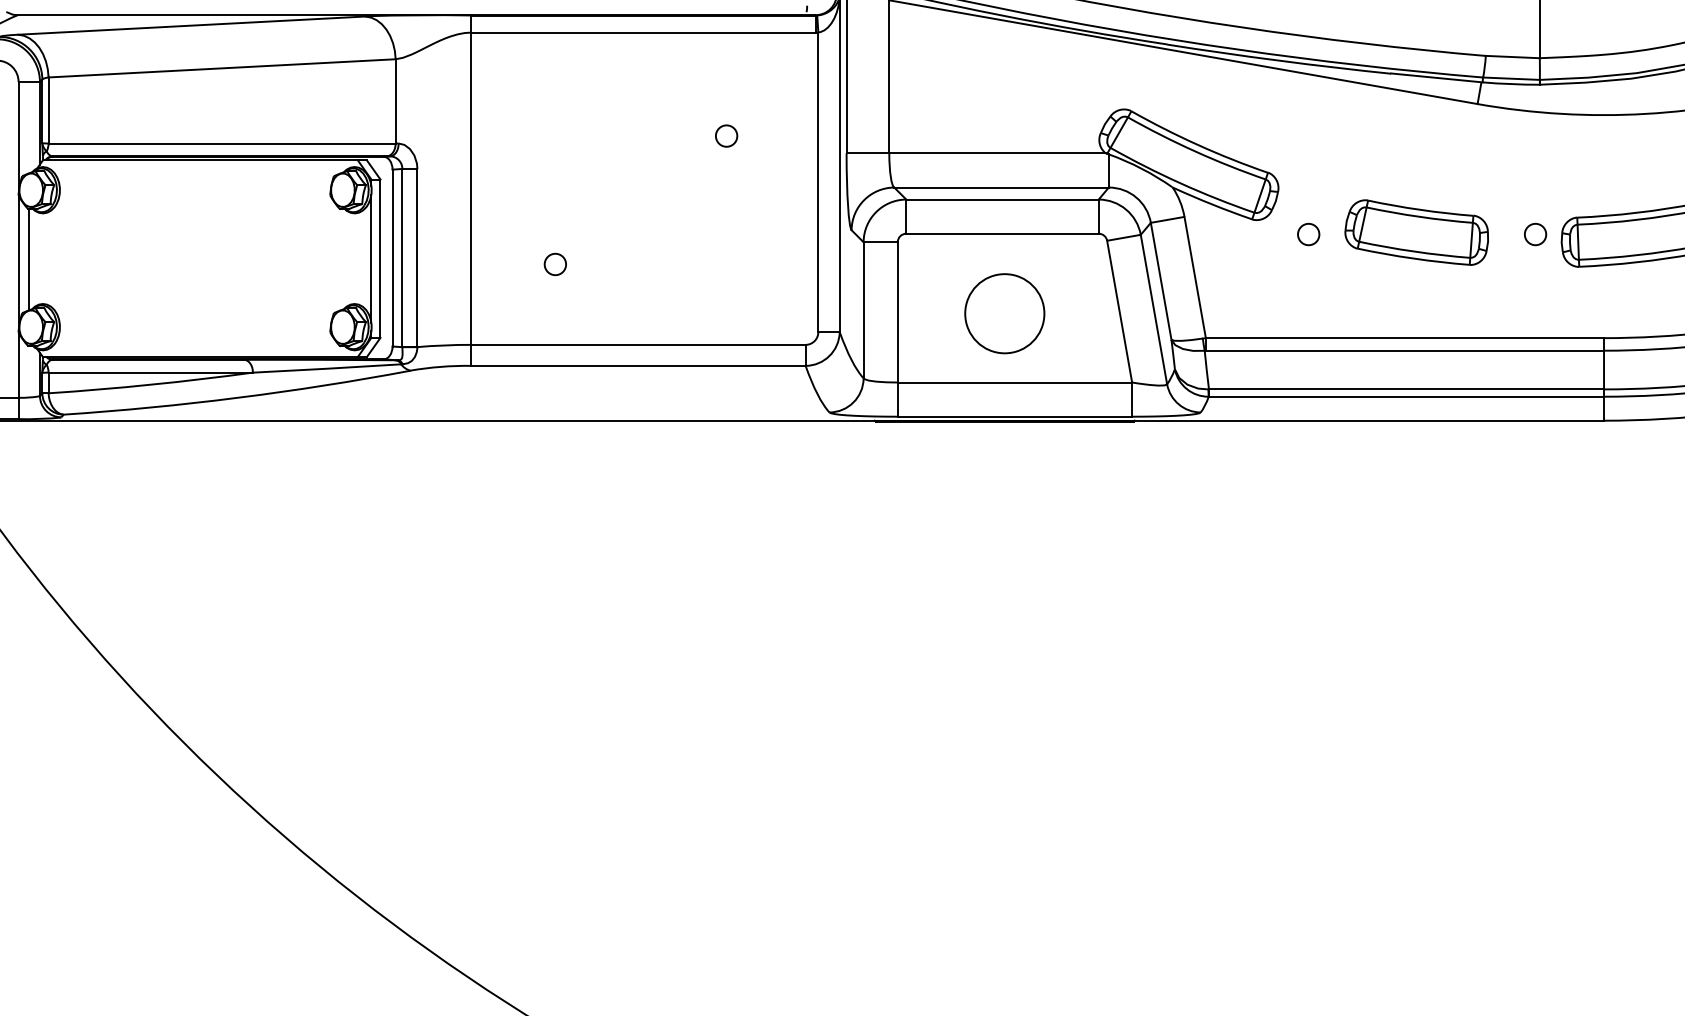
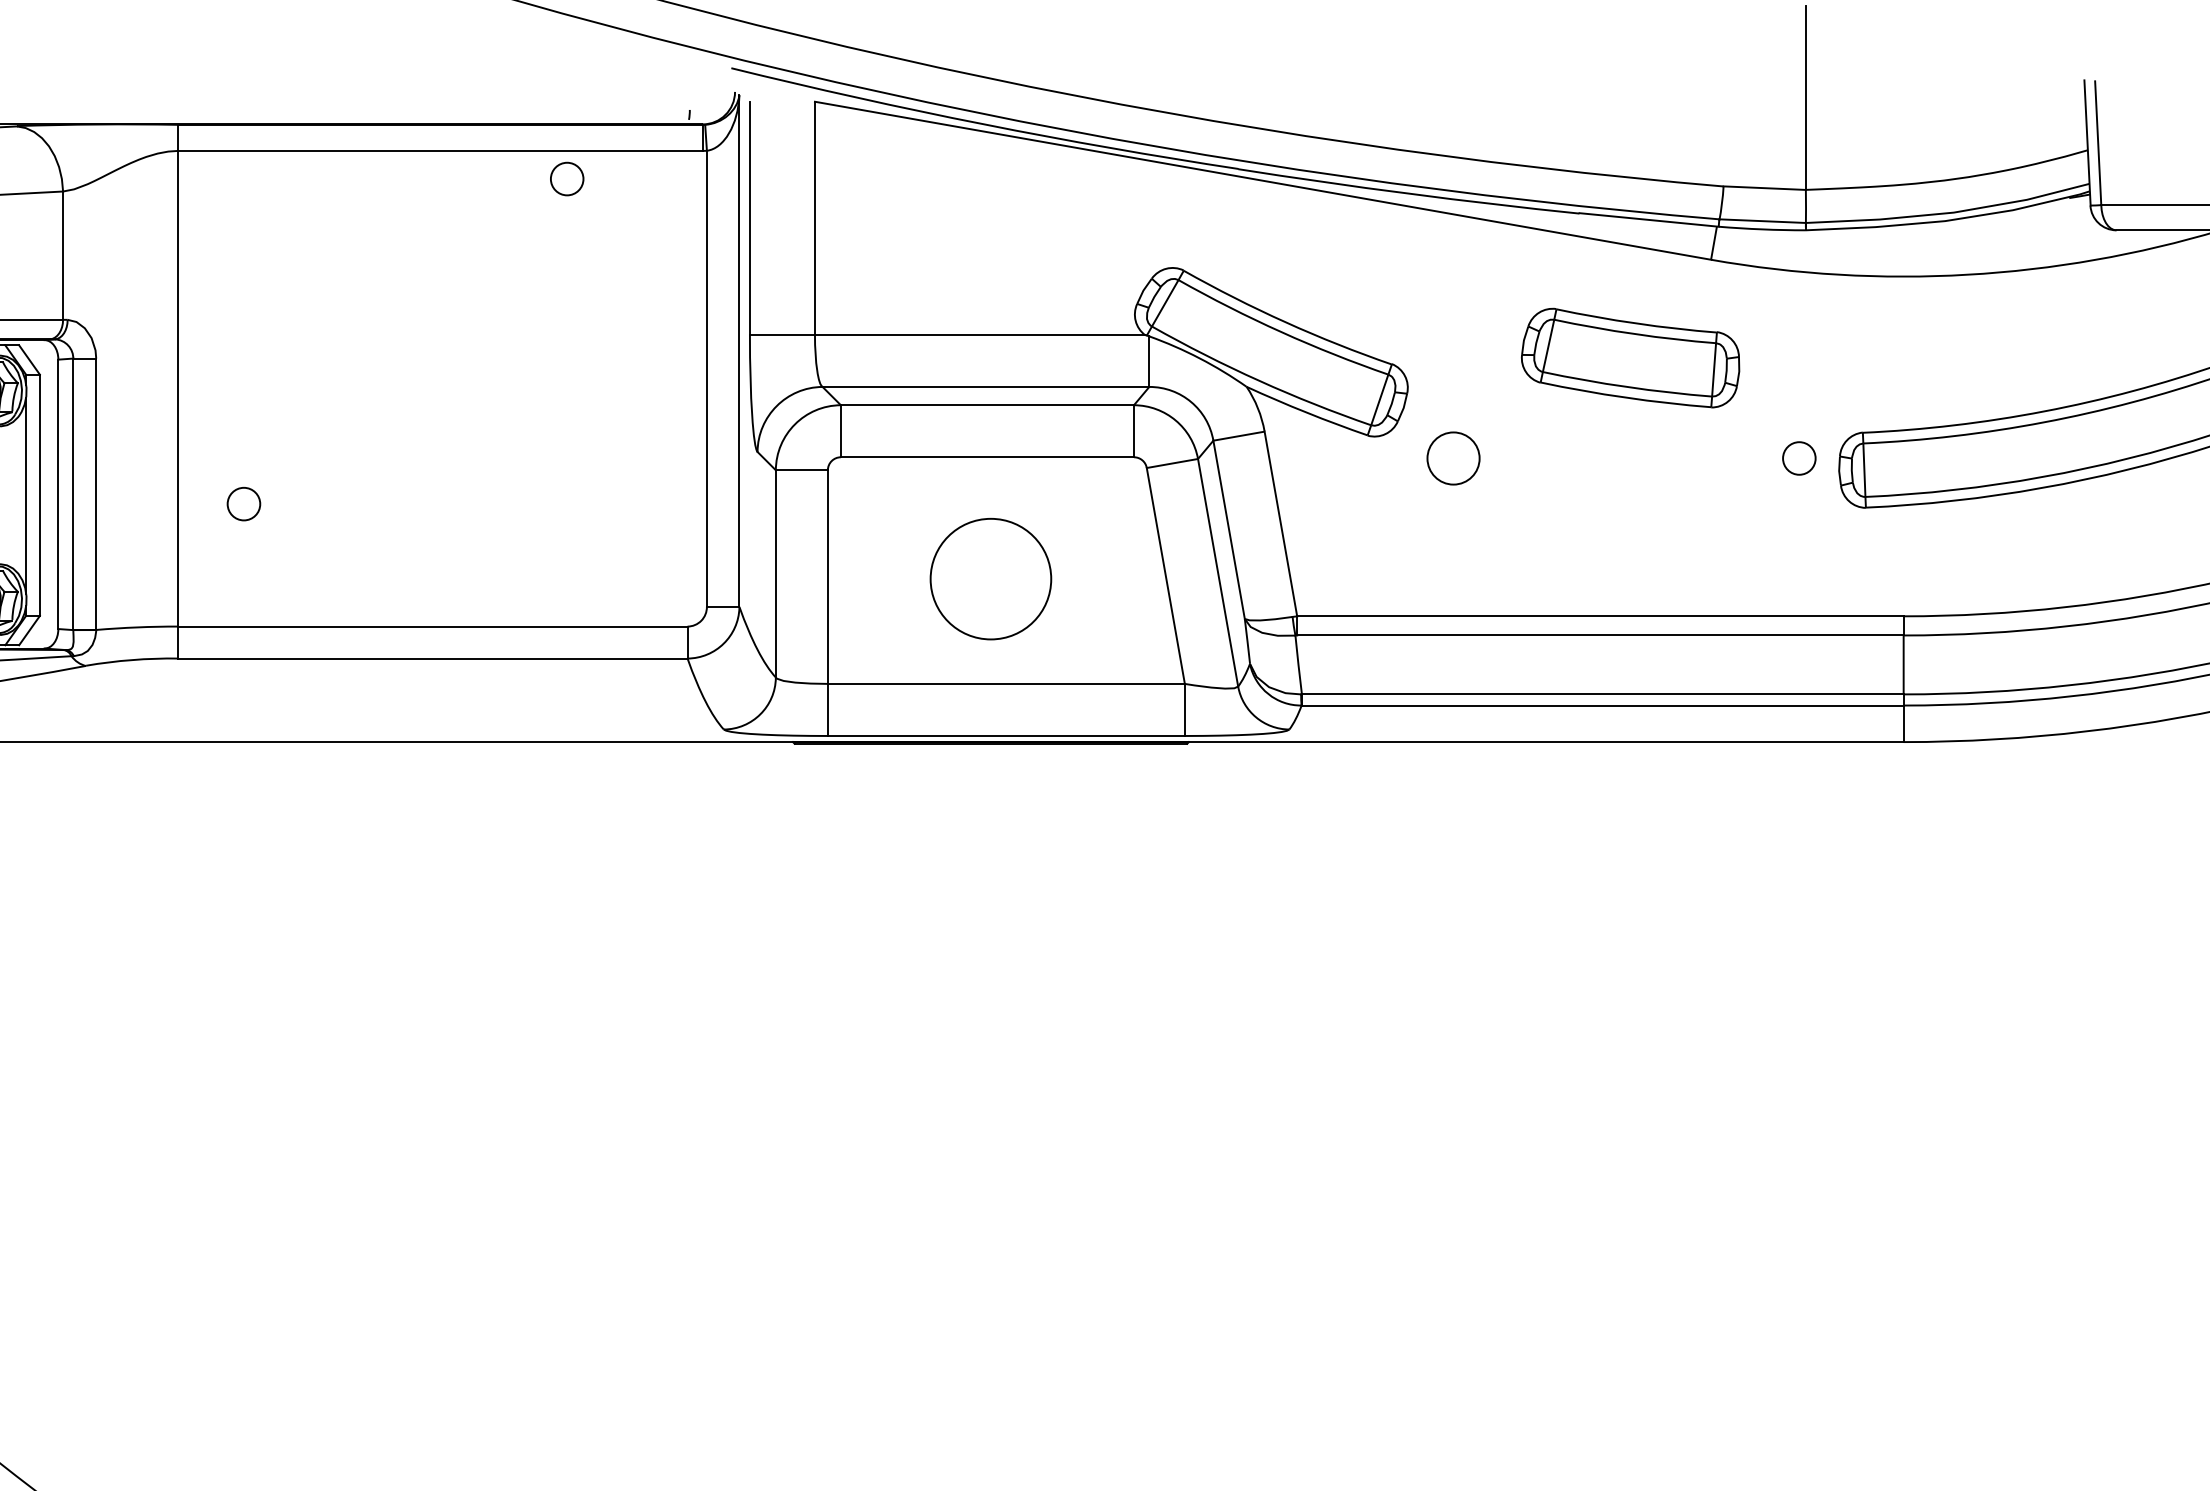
circle: (726, 135) -> (567, 178), moved
part: (1416, 232) -> (1630, 357), moved
circle: (1308, 234) -> (1453, 458), size x1.6
circle: (554, 264) -> (242, 504), moved

